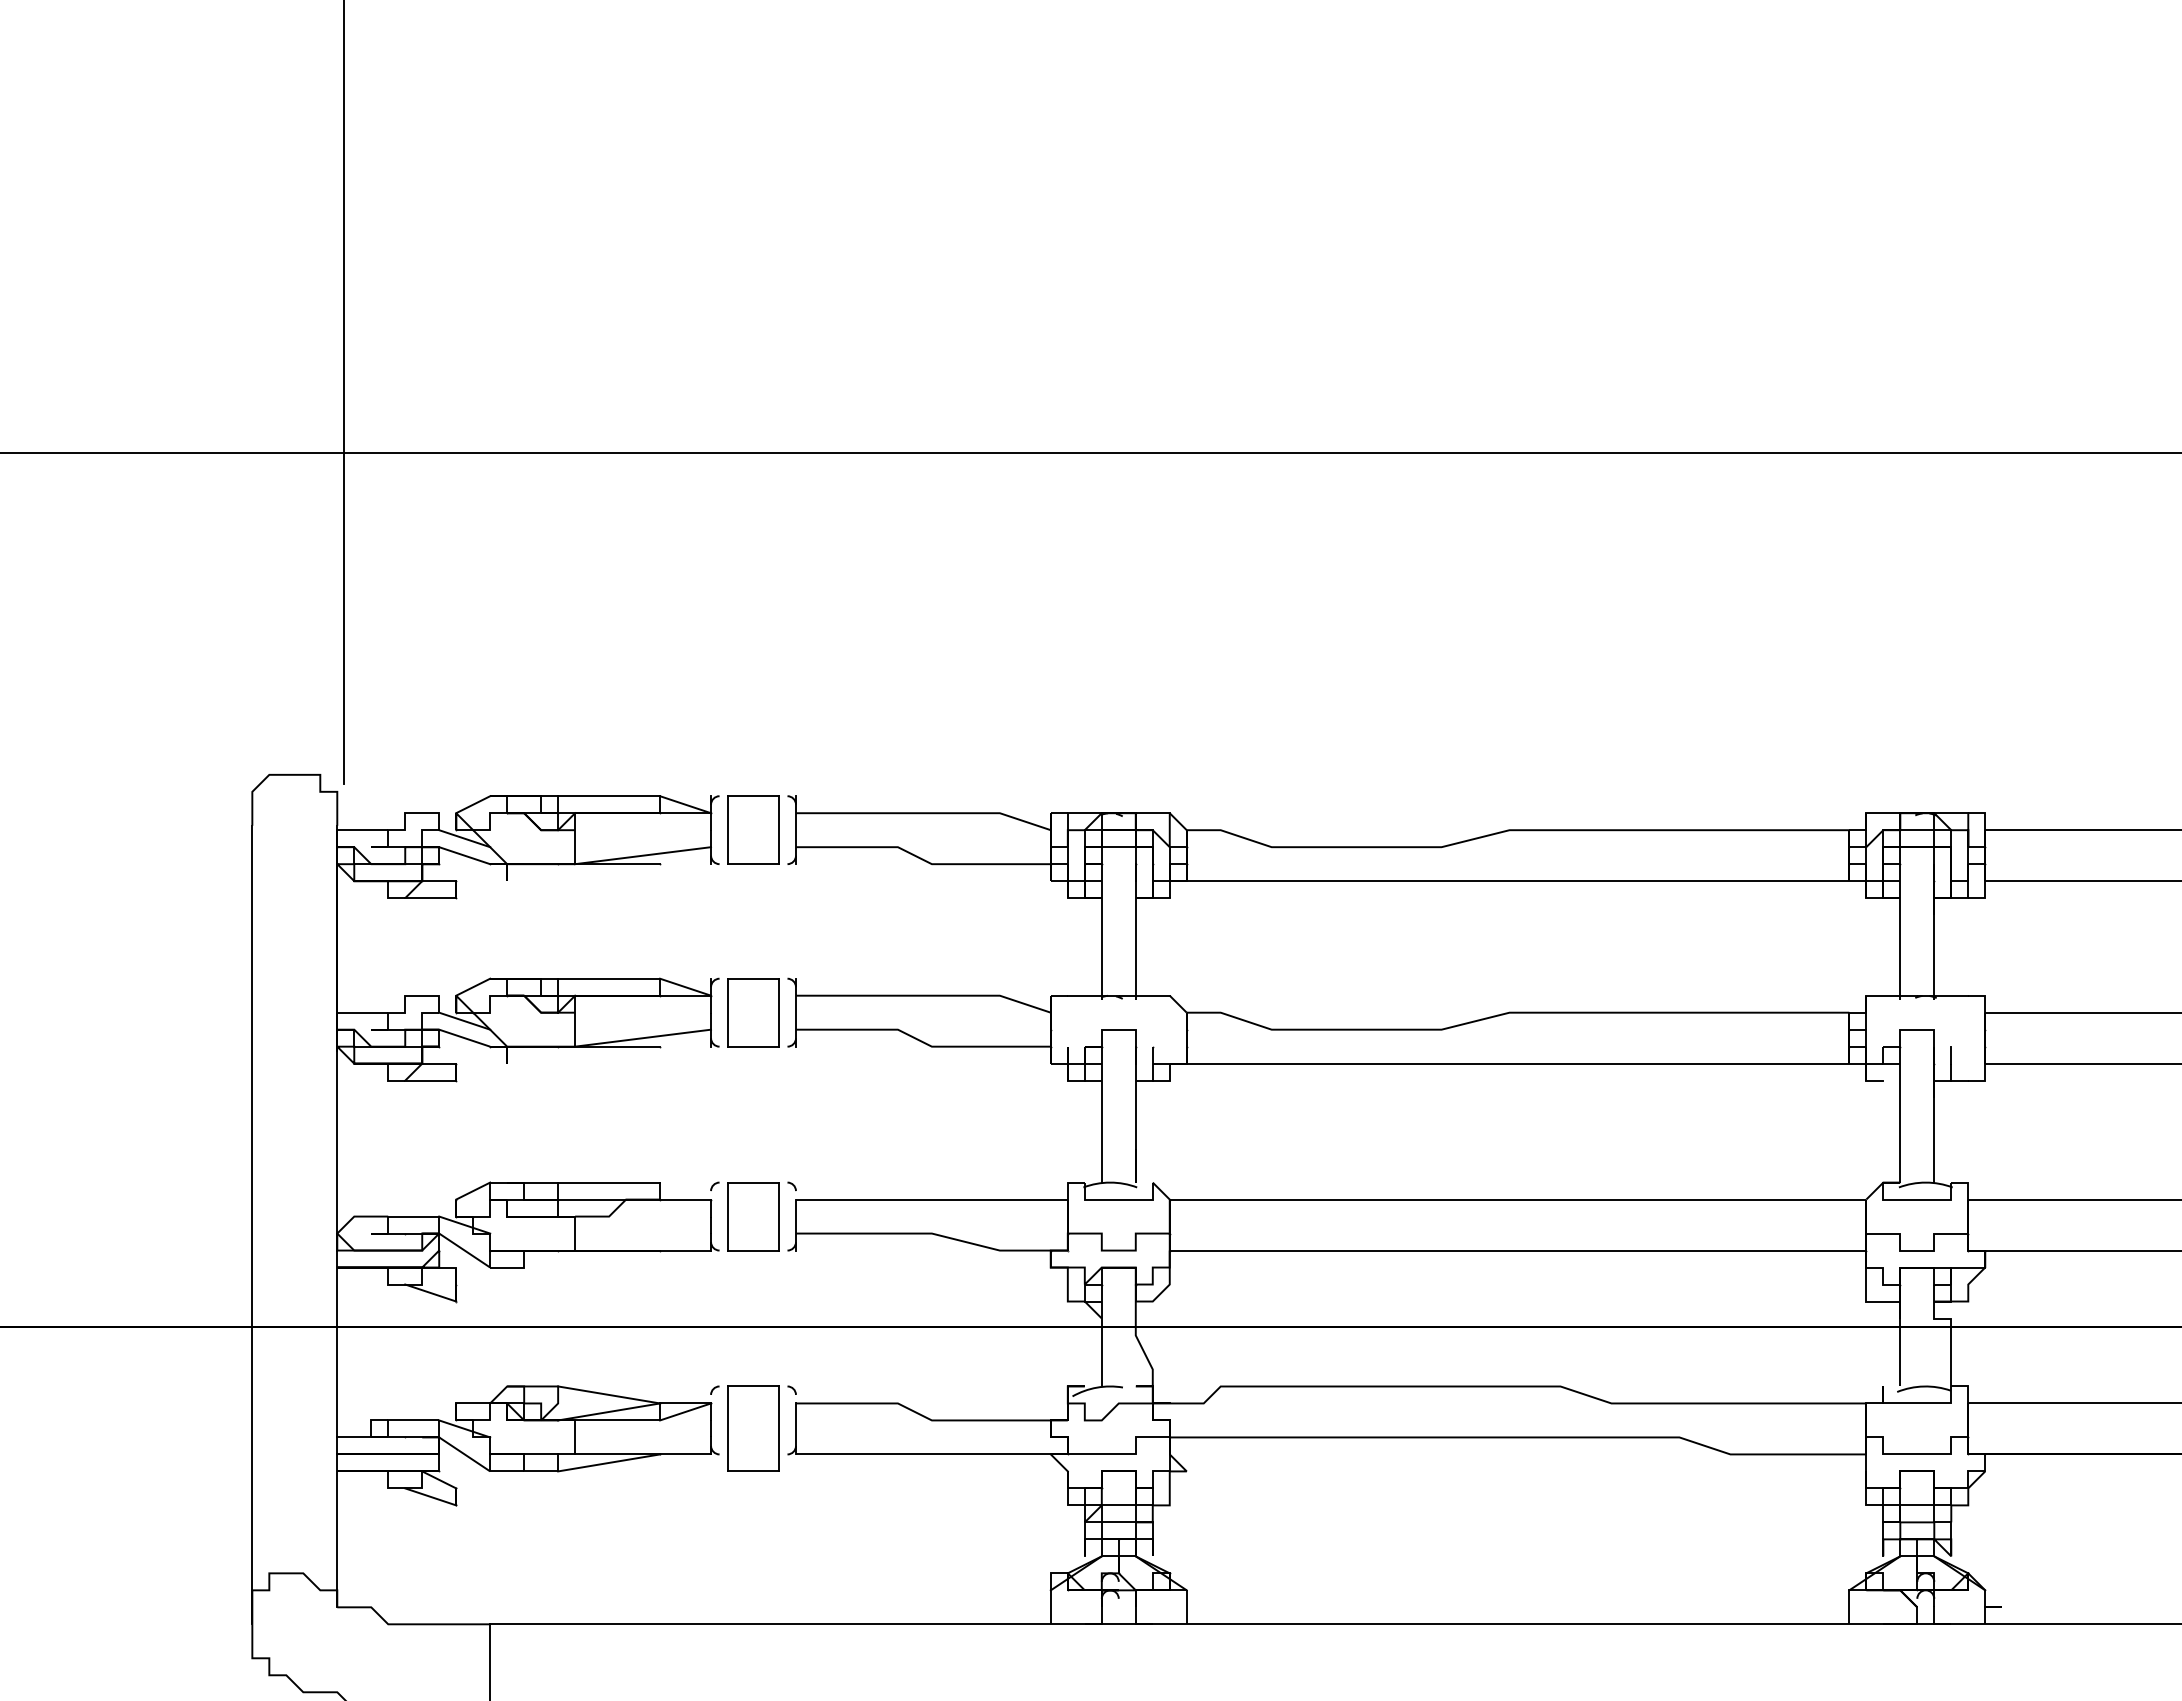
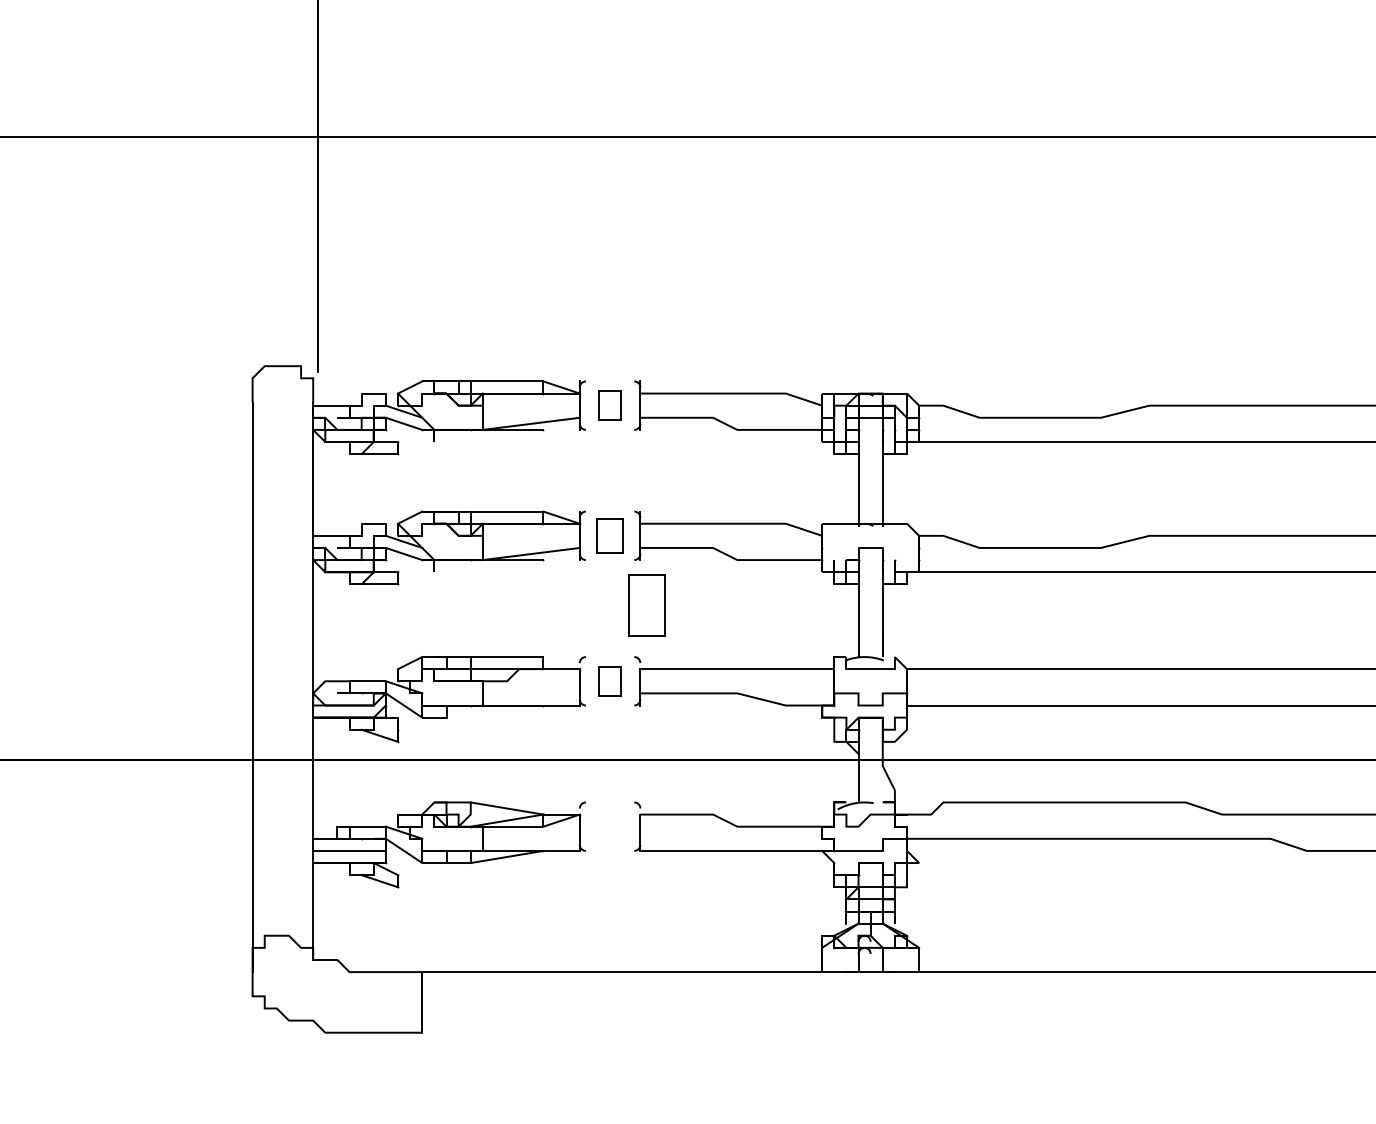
part: (753, 829) -> (610, 405), size x0.6
part: (753, 1012) -> (610, 535), size x0.7
part: (753, 1216) -> (610, 681), size x0.6
part: (753, 1428) -> (647, 604), moved

